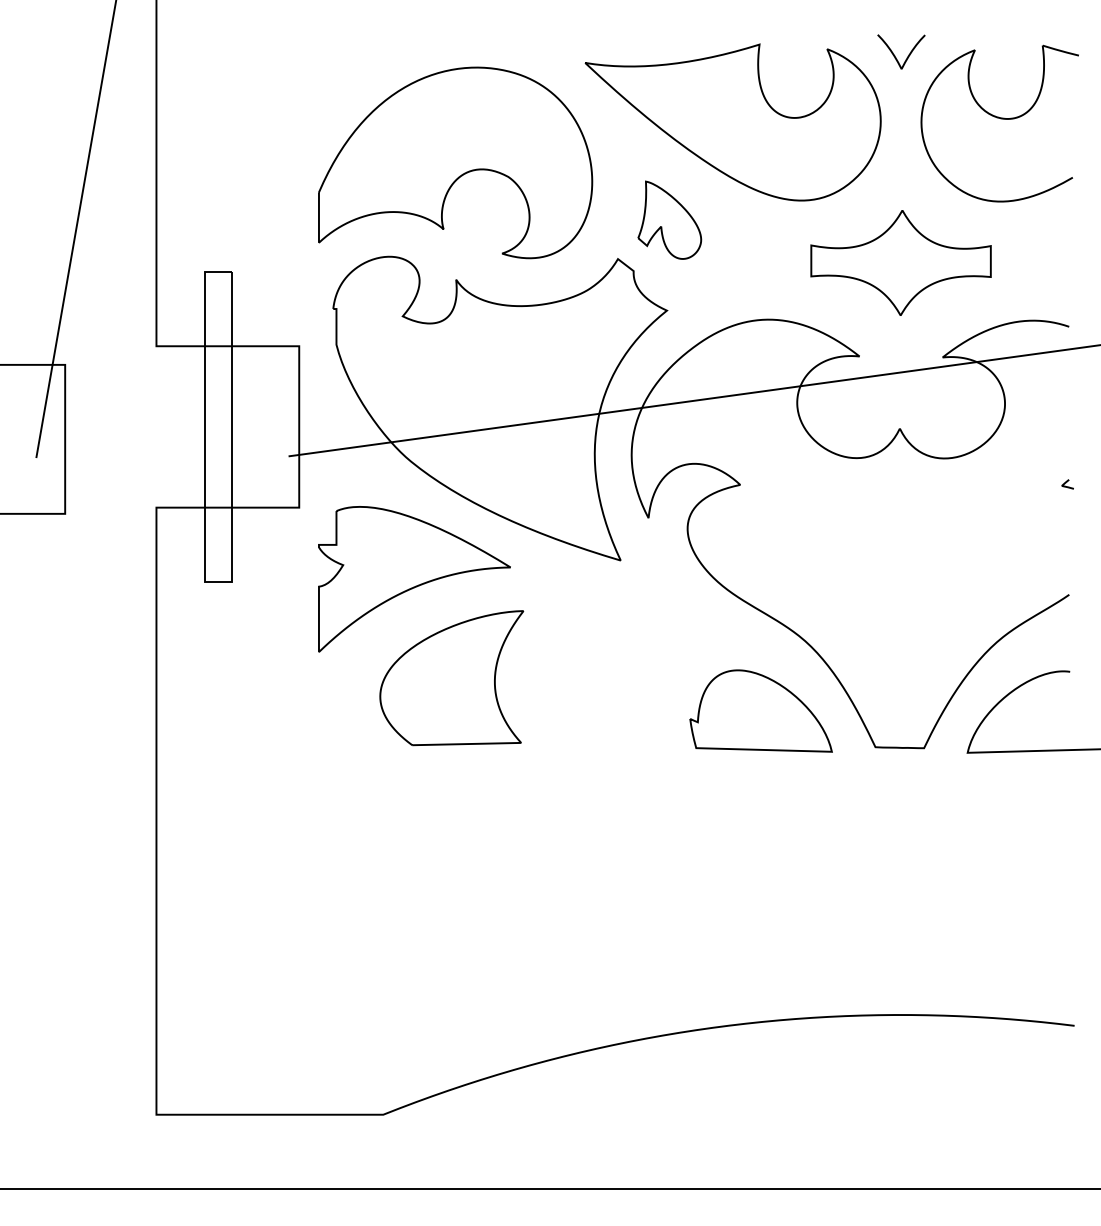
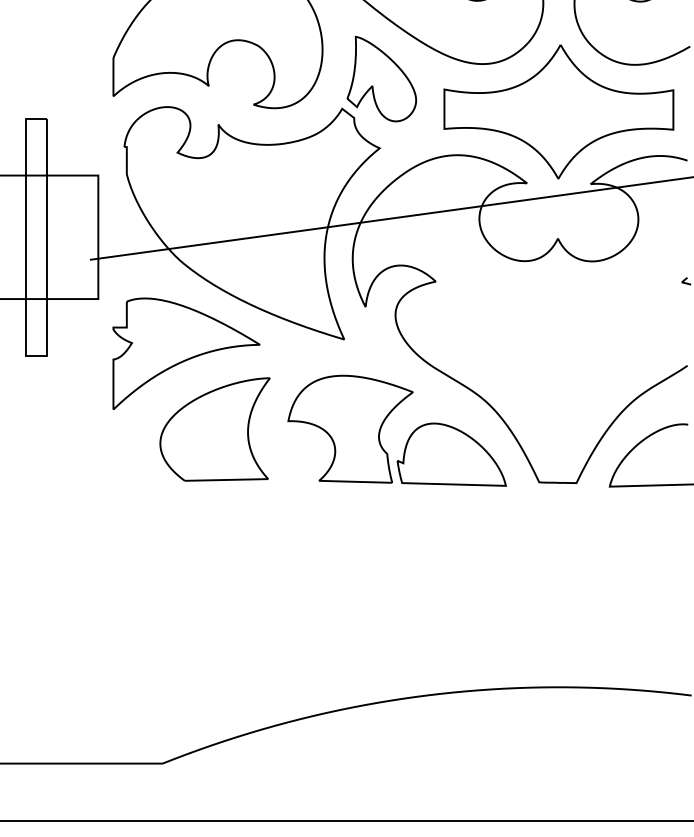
part: (669, 220) -> (381, 79), size x1.43
part: (900, 262) -> (558, 111), size x1.67
part: (628, 677) -> (350, 429), added

